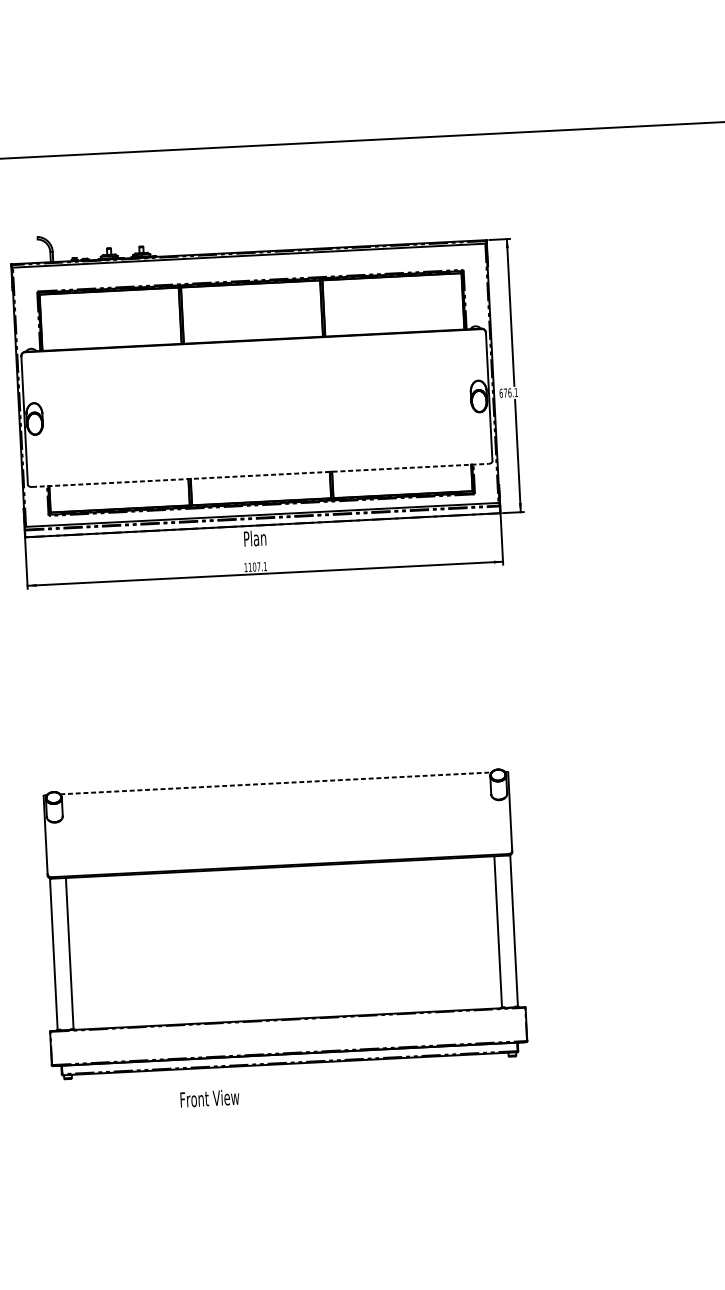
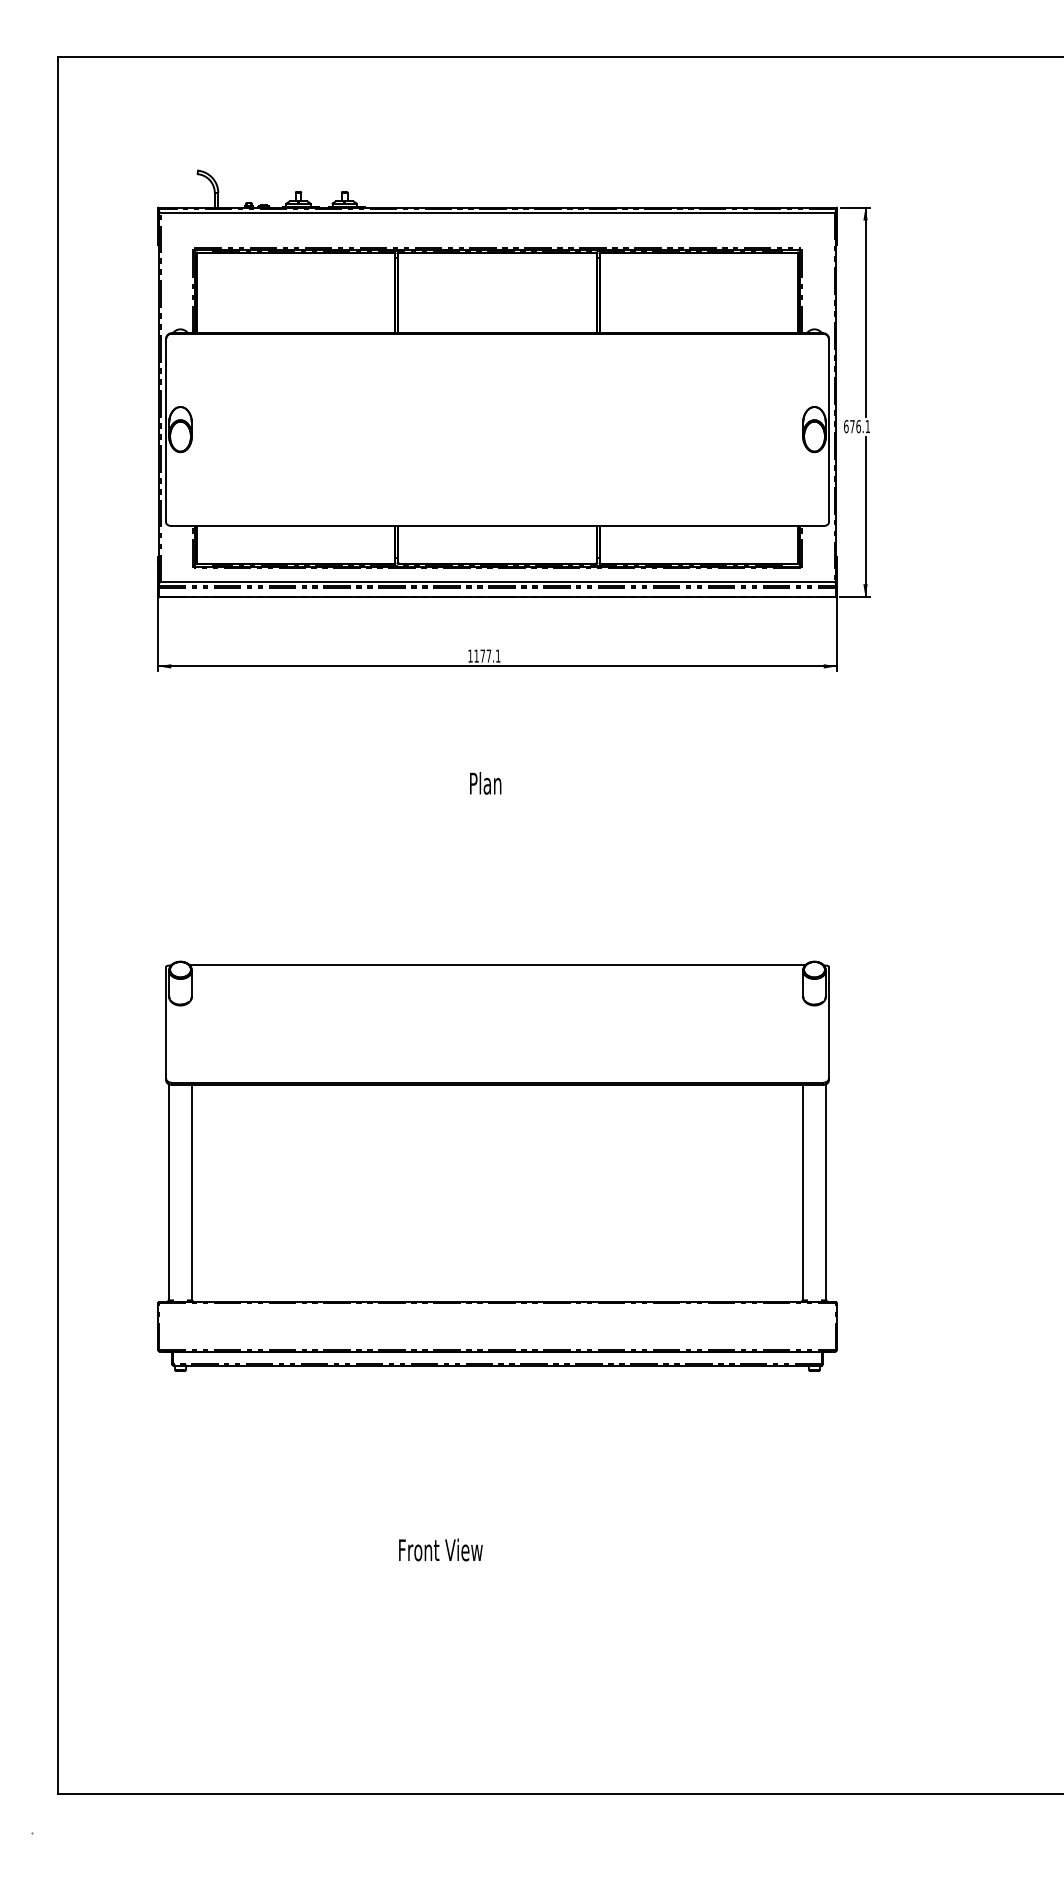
line: (260, 475) -> (497, 526), dashed -> solid
text: (255, 538) -> (485, 783), moved
text: (254, 566) -> (482, 655), 1107.1 -> 1177.1
line: (275, 783) -> (497, 965), dashed -> solid
text: (209, 1098) -> (440, 1549), moved

